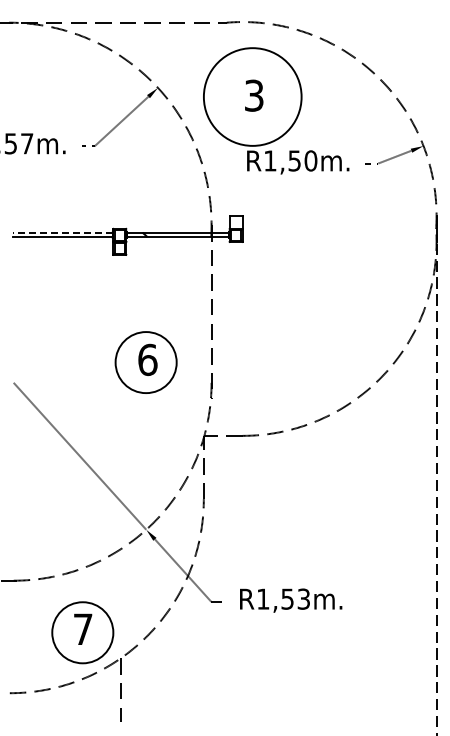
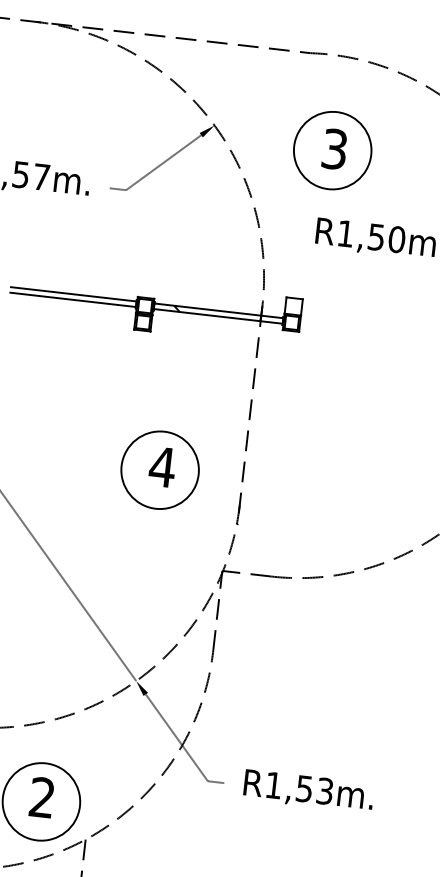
circle: (252, 96) -> (332, 149), size x0.62
line: (62, 232) -> (73, 294), dashed -> solid
text: (147, 359) -> (162, 466), 6 -> 4
text: (82, 628) -> (41, 796), 7 -> 2

